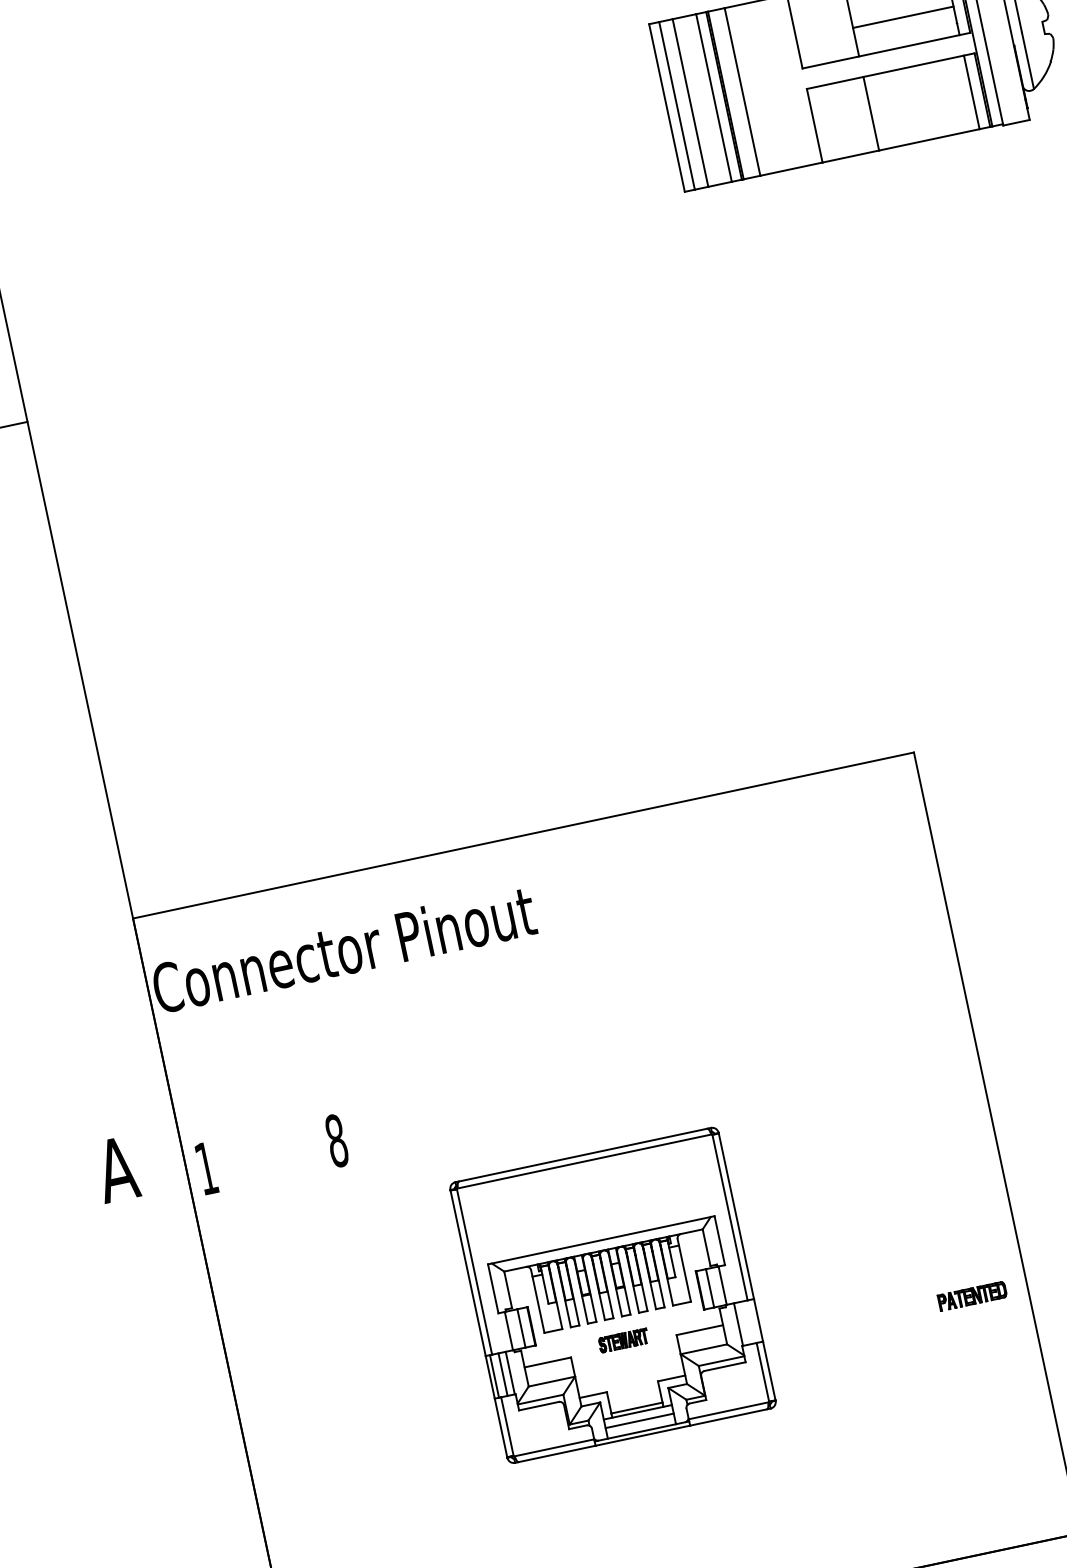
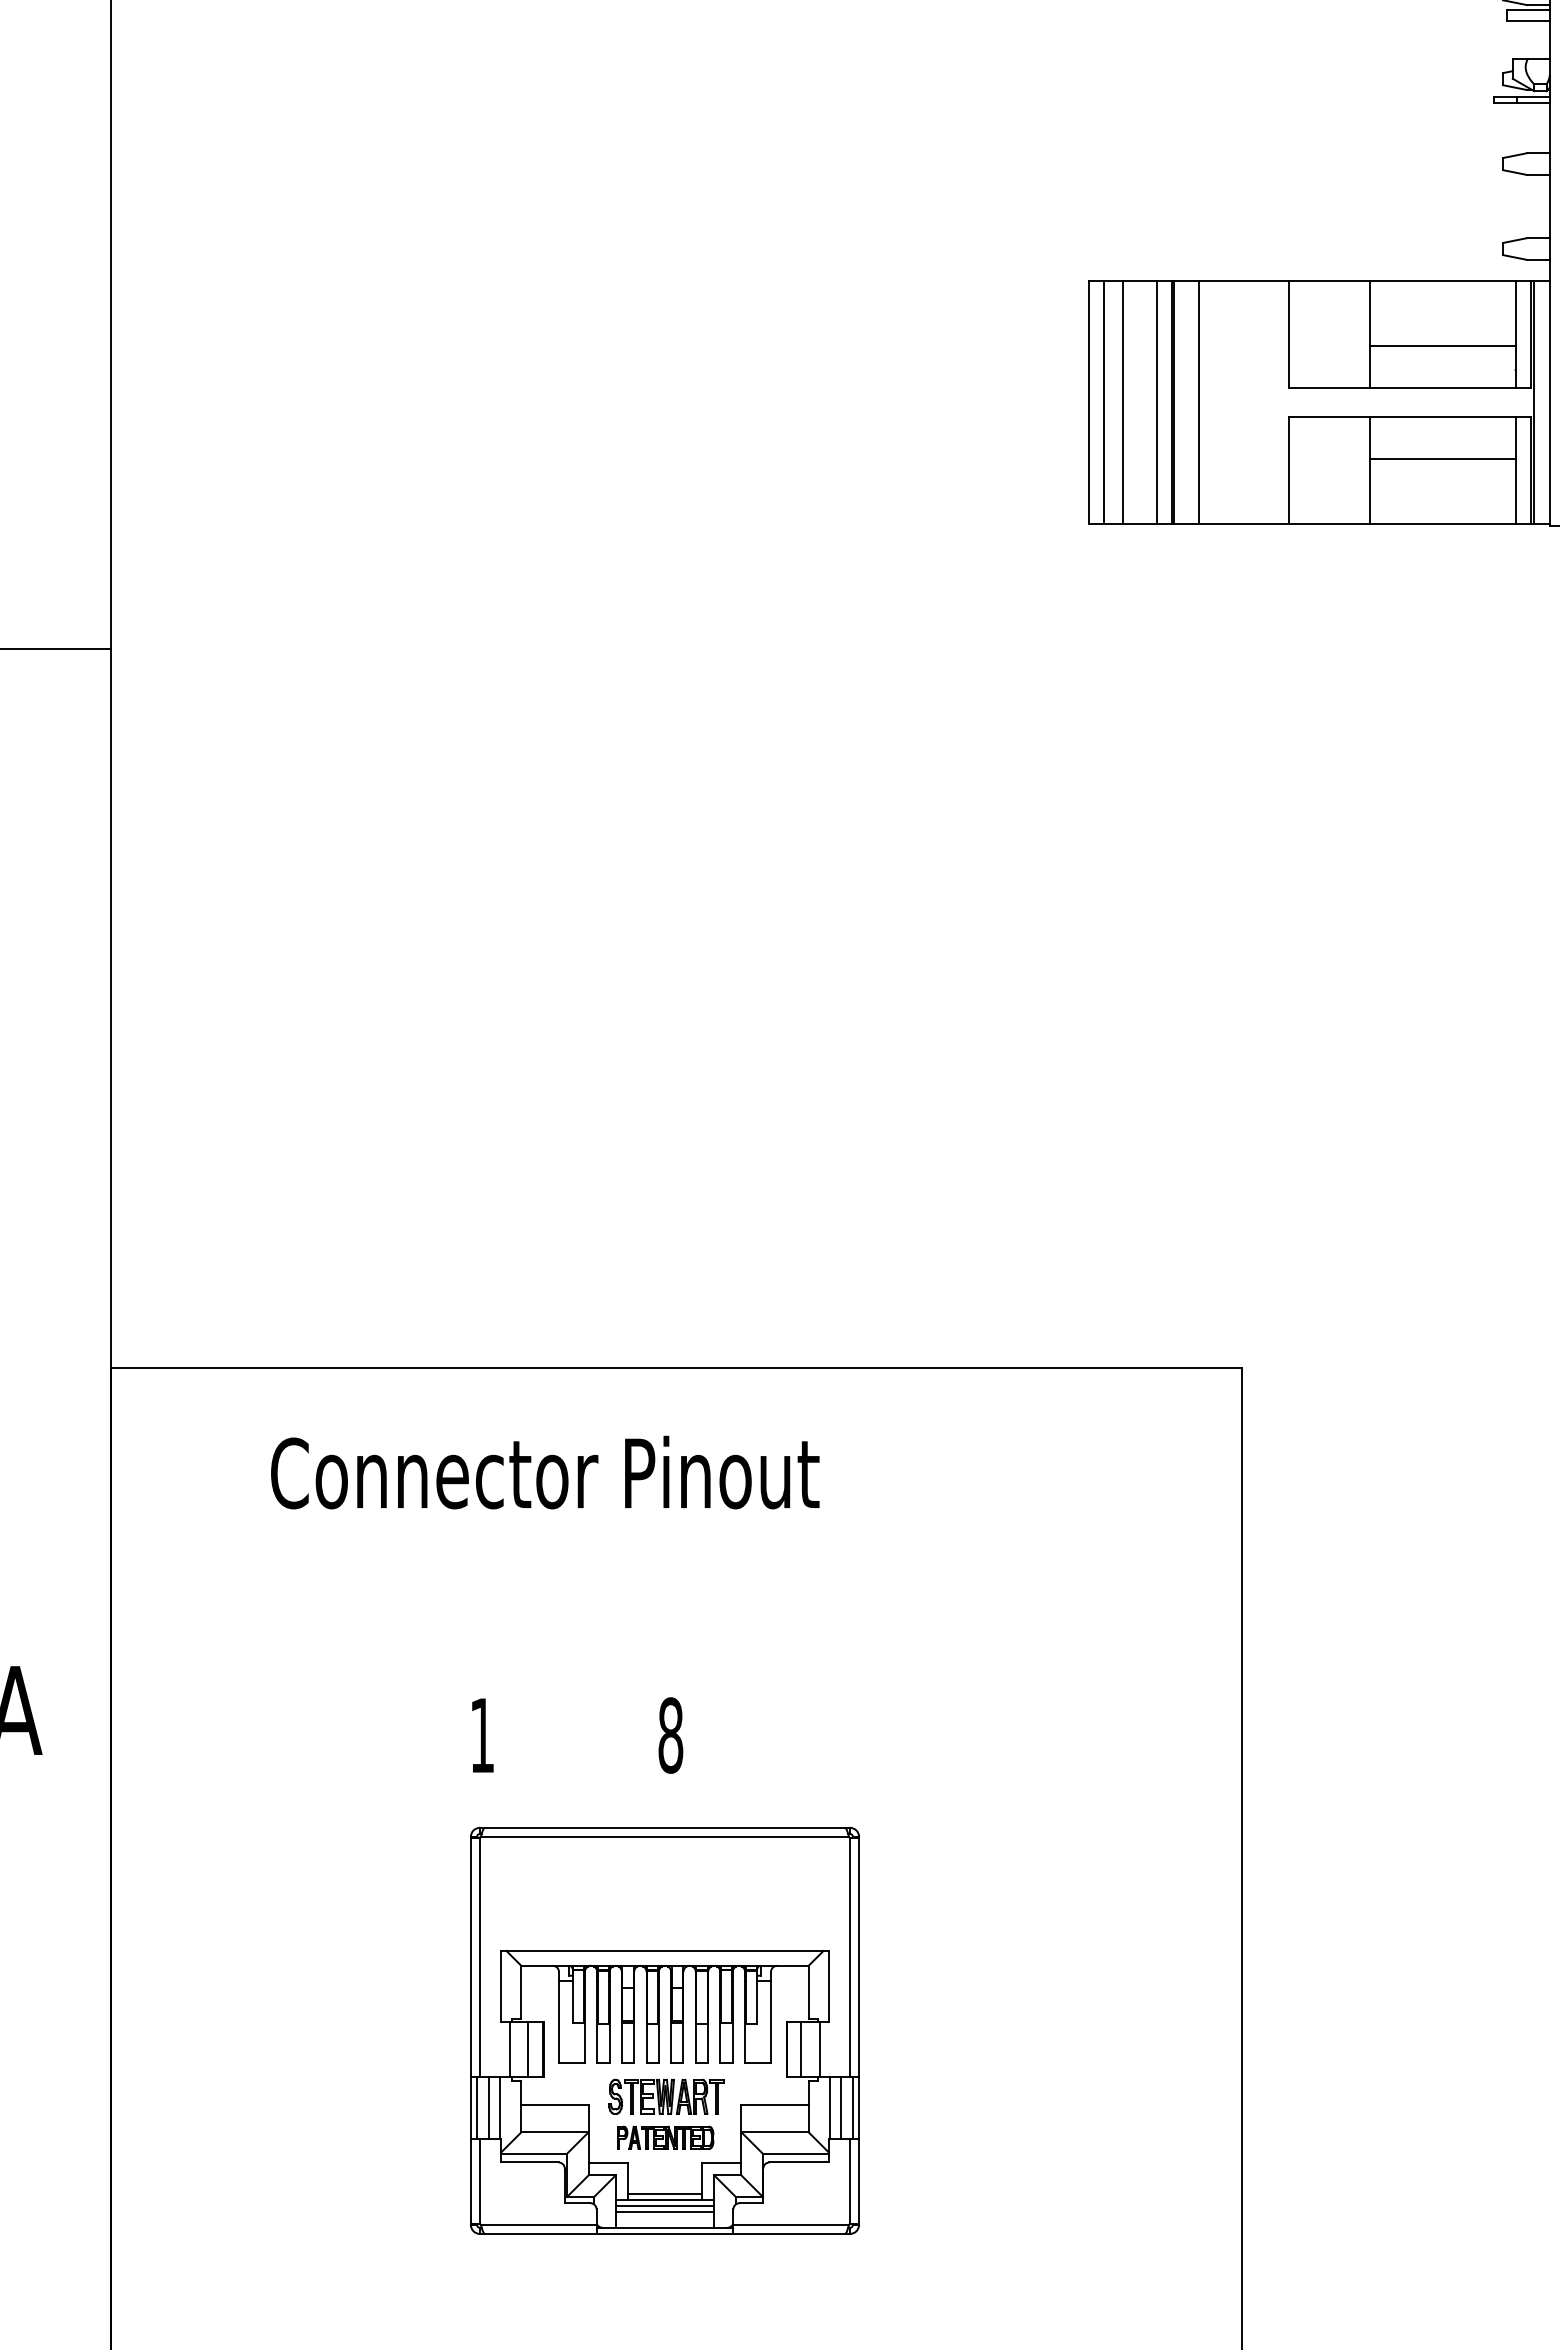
line: (919, 94) -> (1442, 458), added
text: (344, 949) -> (545, 1472), moved
text: (272, 1154) -> (577, 1735), moved
part: (972, 1296) -> (665, 2137), moved
line: (753, 1321) -> (852, 2108), added
line: (745, 1323) -> (840, 2108), added
part: (623, 1340) -> (666, 2096), size x1.67
line: (638, 1416) -> (664, 2206), added

